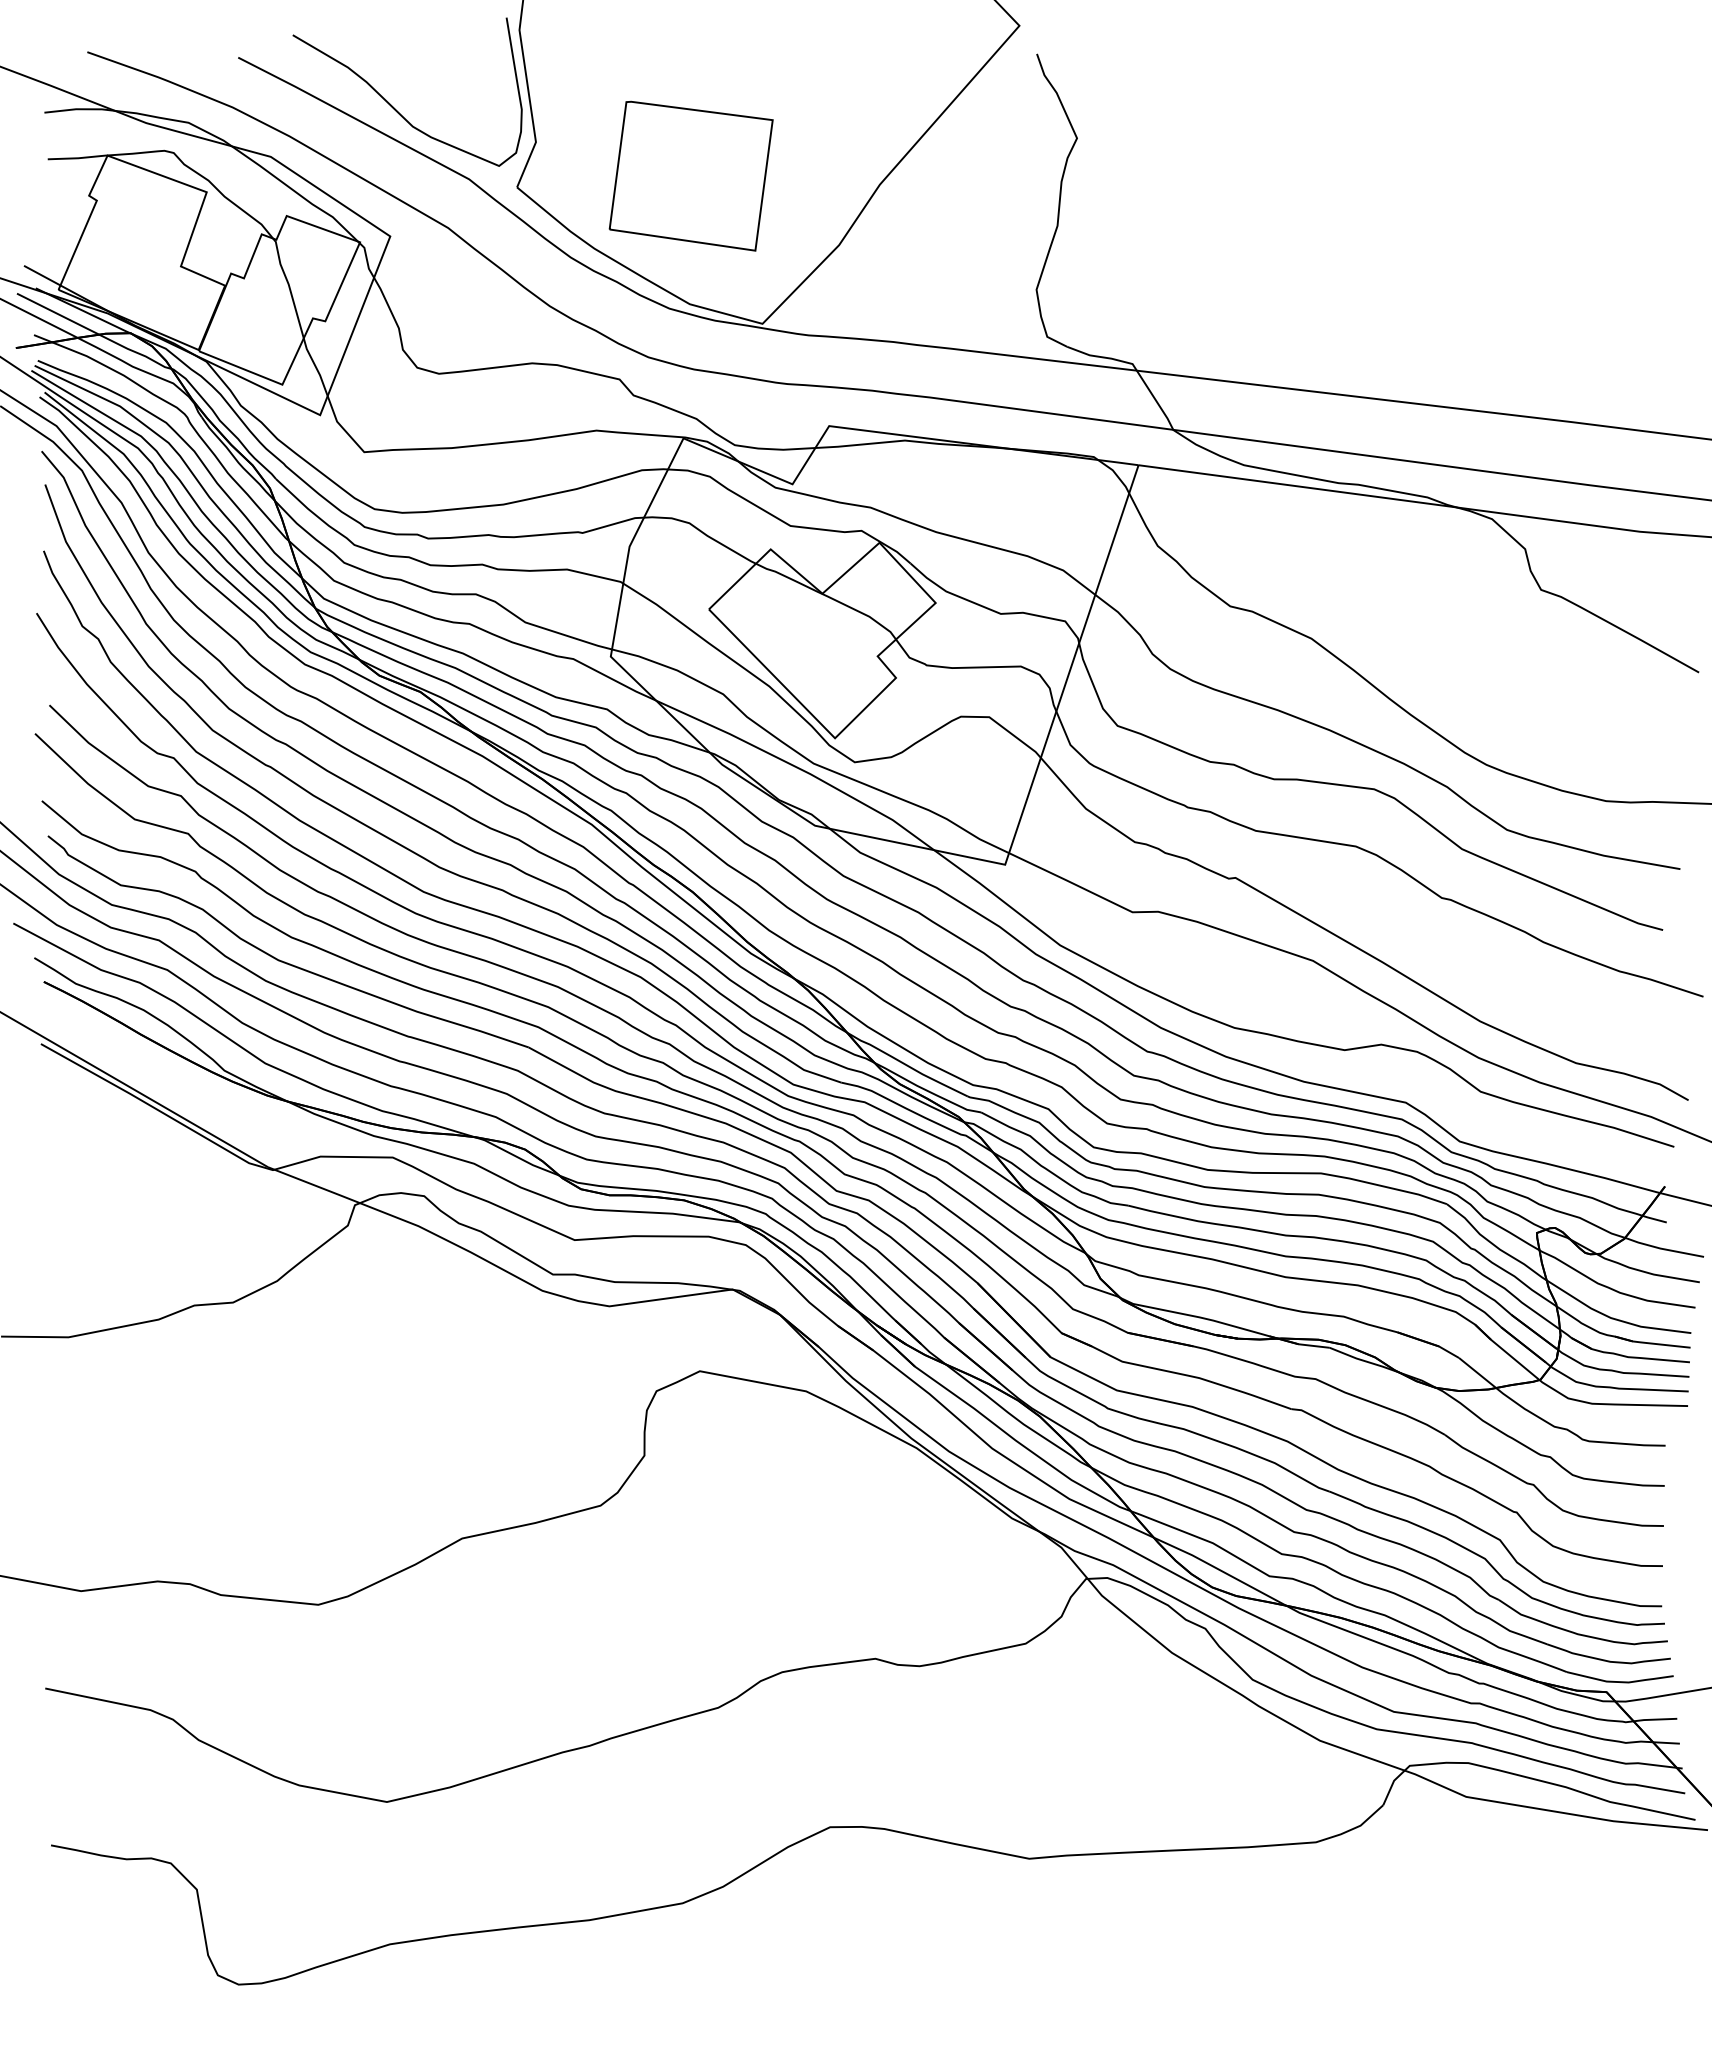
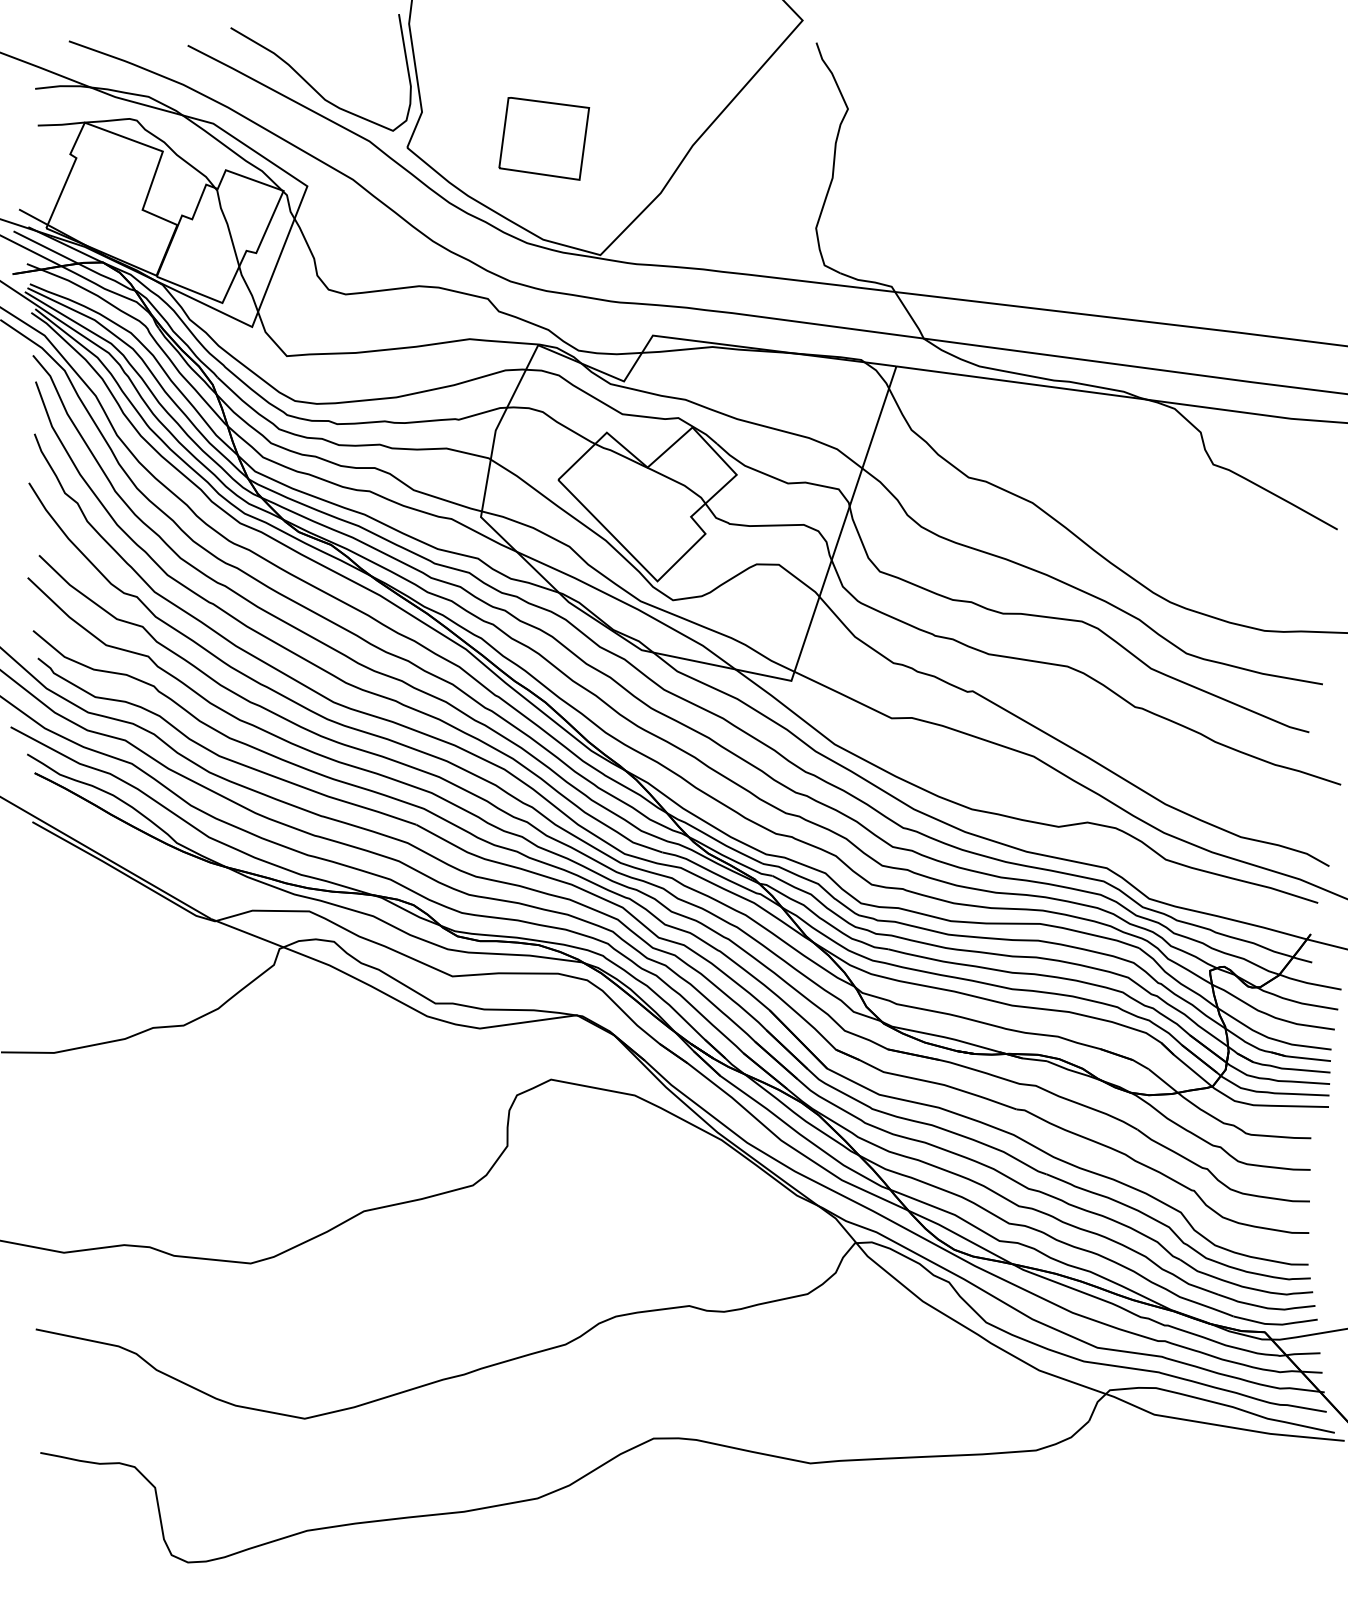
part: (690, 175) -> (543, 138), size x0.7

